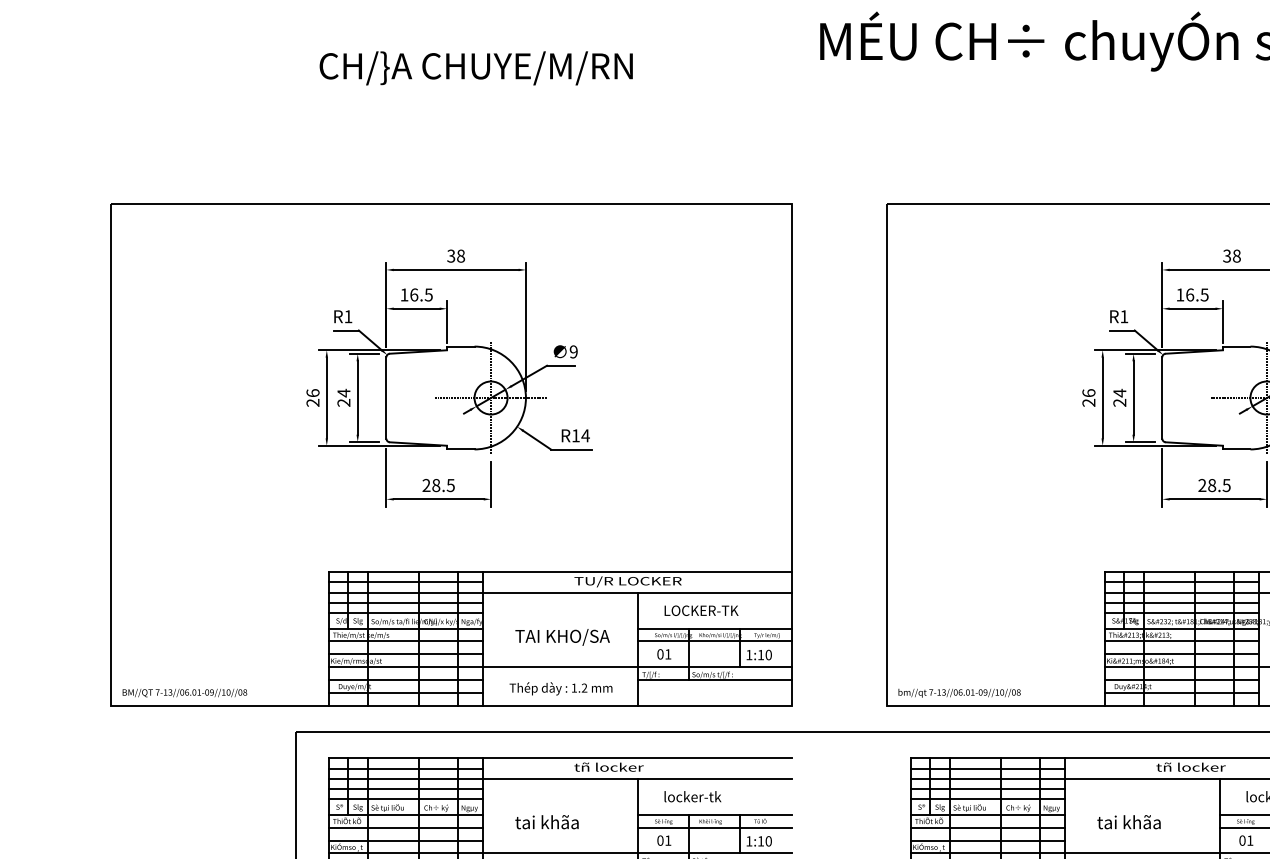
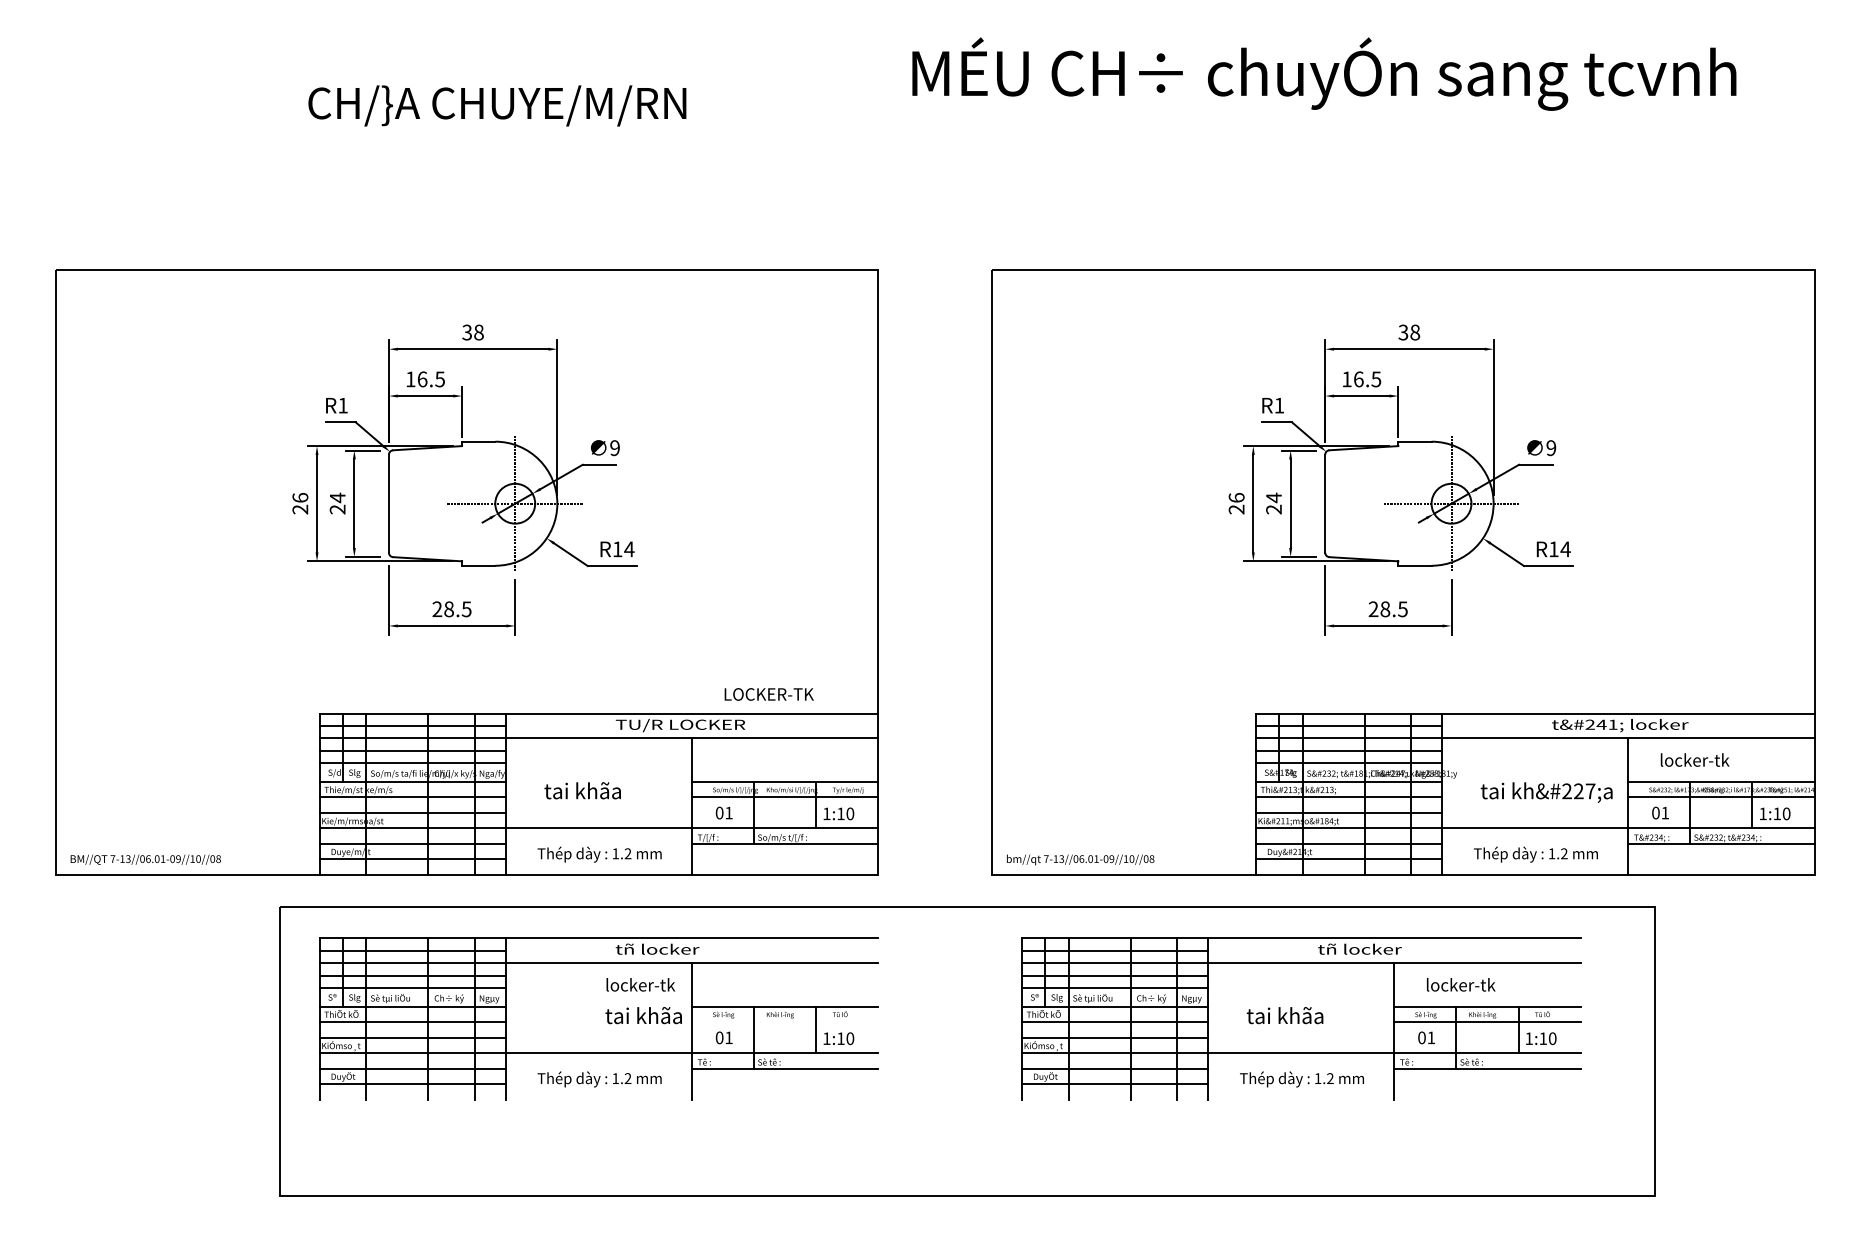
text: (700, 610) -> (768, 694), moved
text: (562, 637) -> (601, 792), TAI KHO/SA -> tai khãa
text: (692, 796) -> (640, 984), moved
text: (546, 822) -> (643, 1015), moved
line: (715, 827) -> (785, 1022), removed

